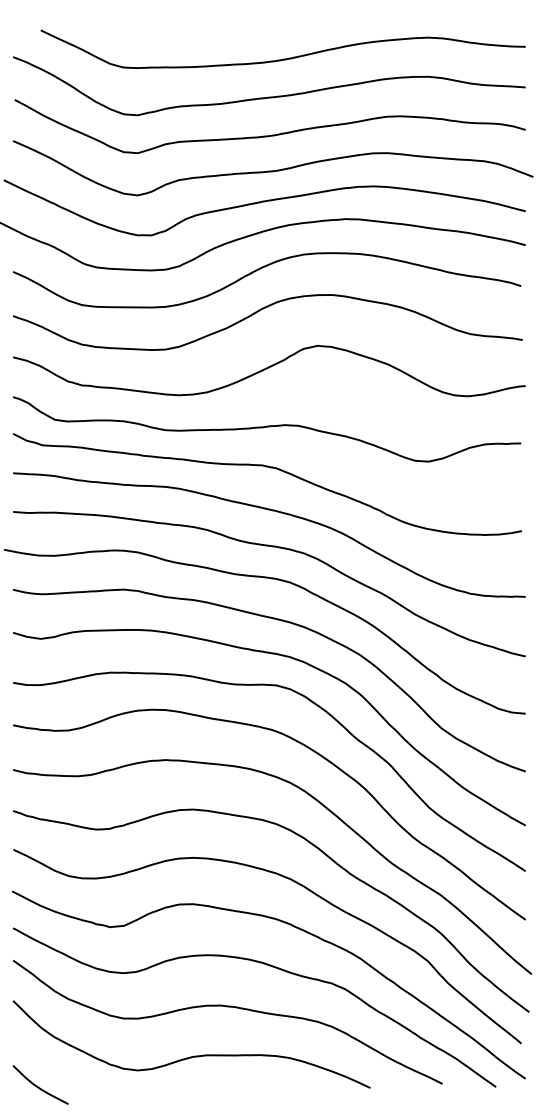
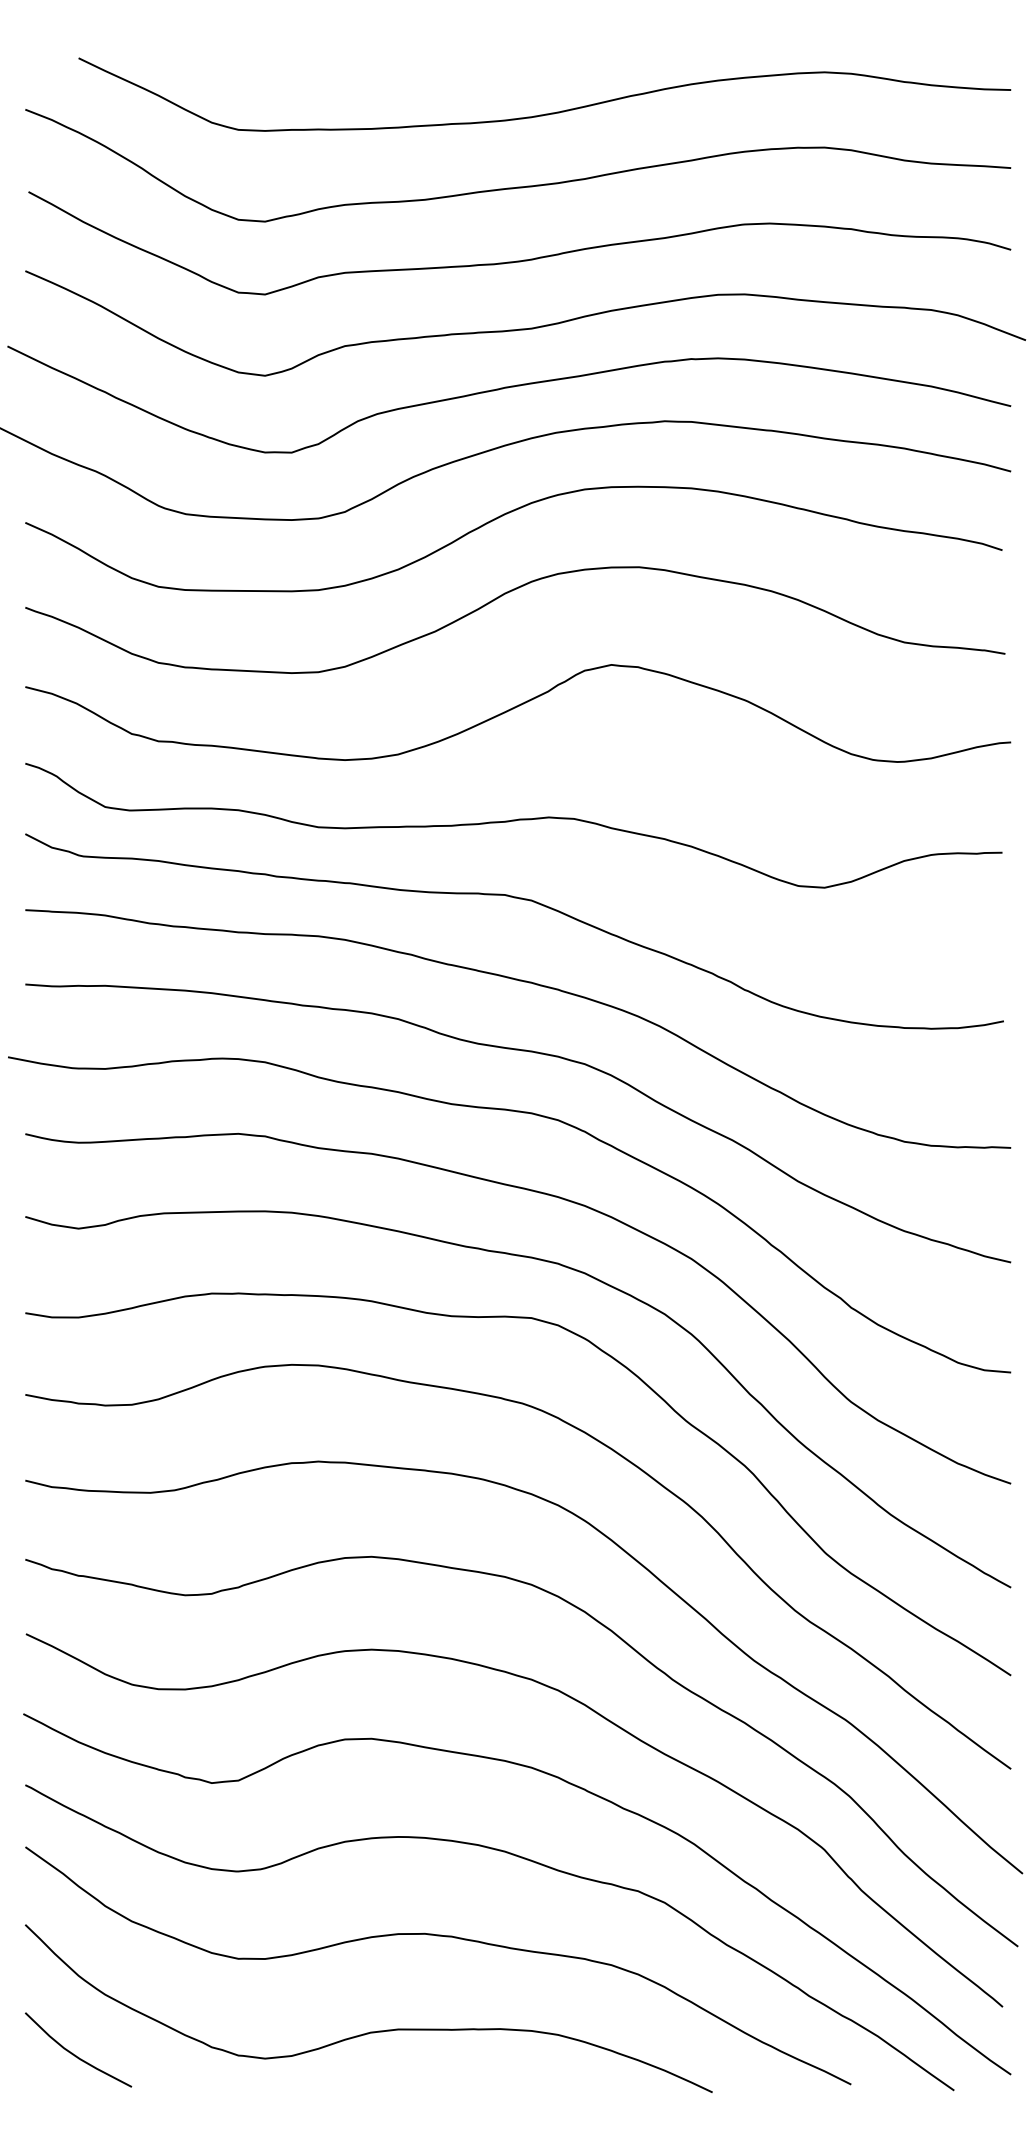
curve: (38, 1086) -> (74, 2052), moved

